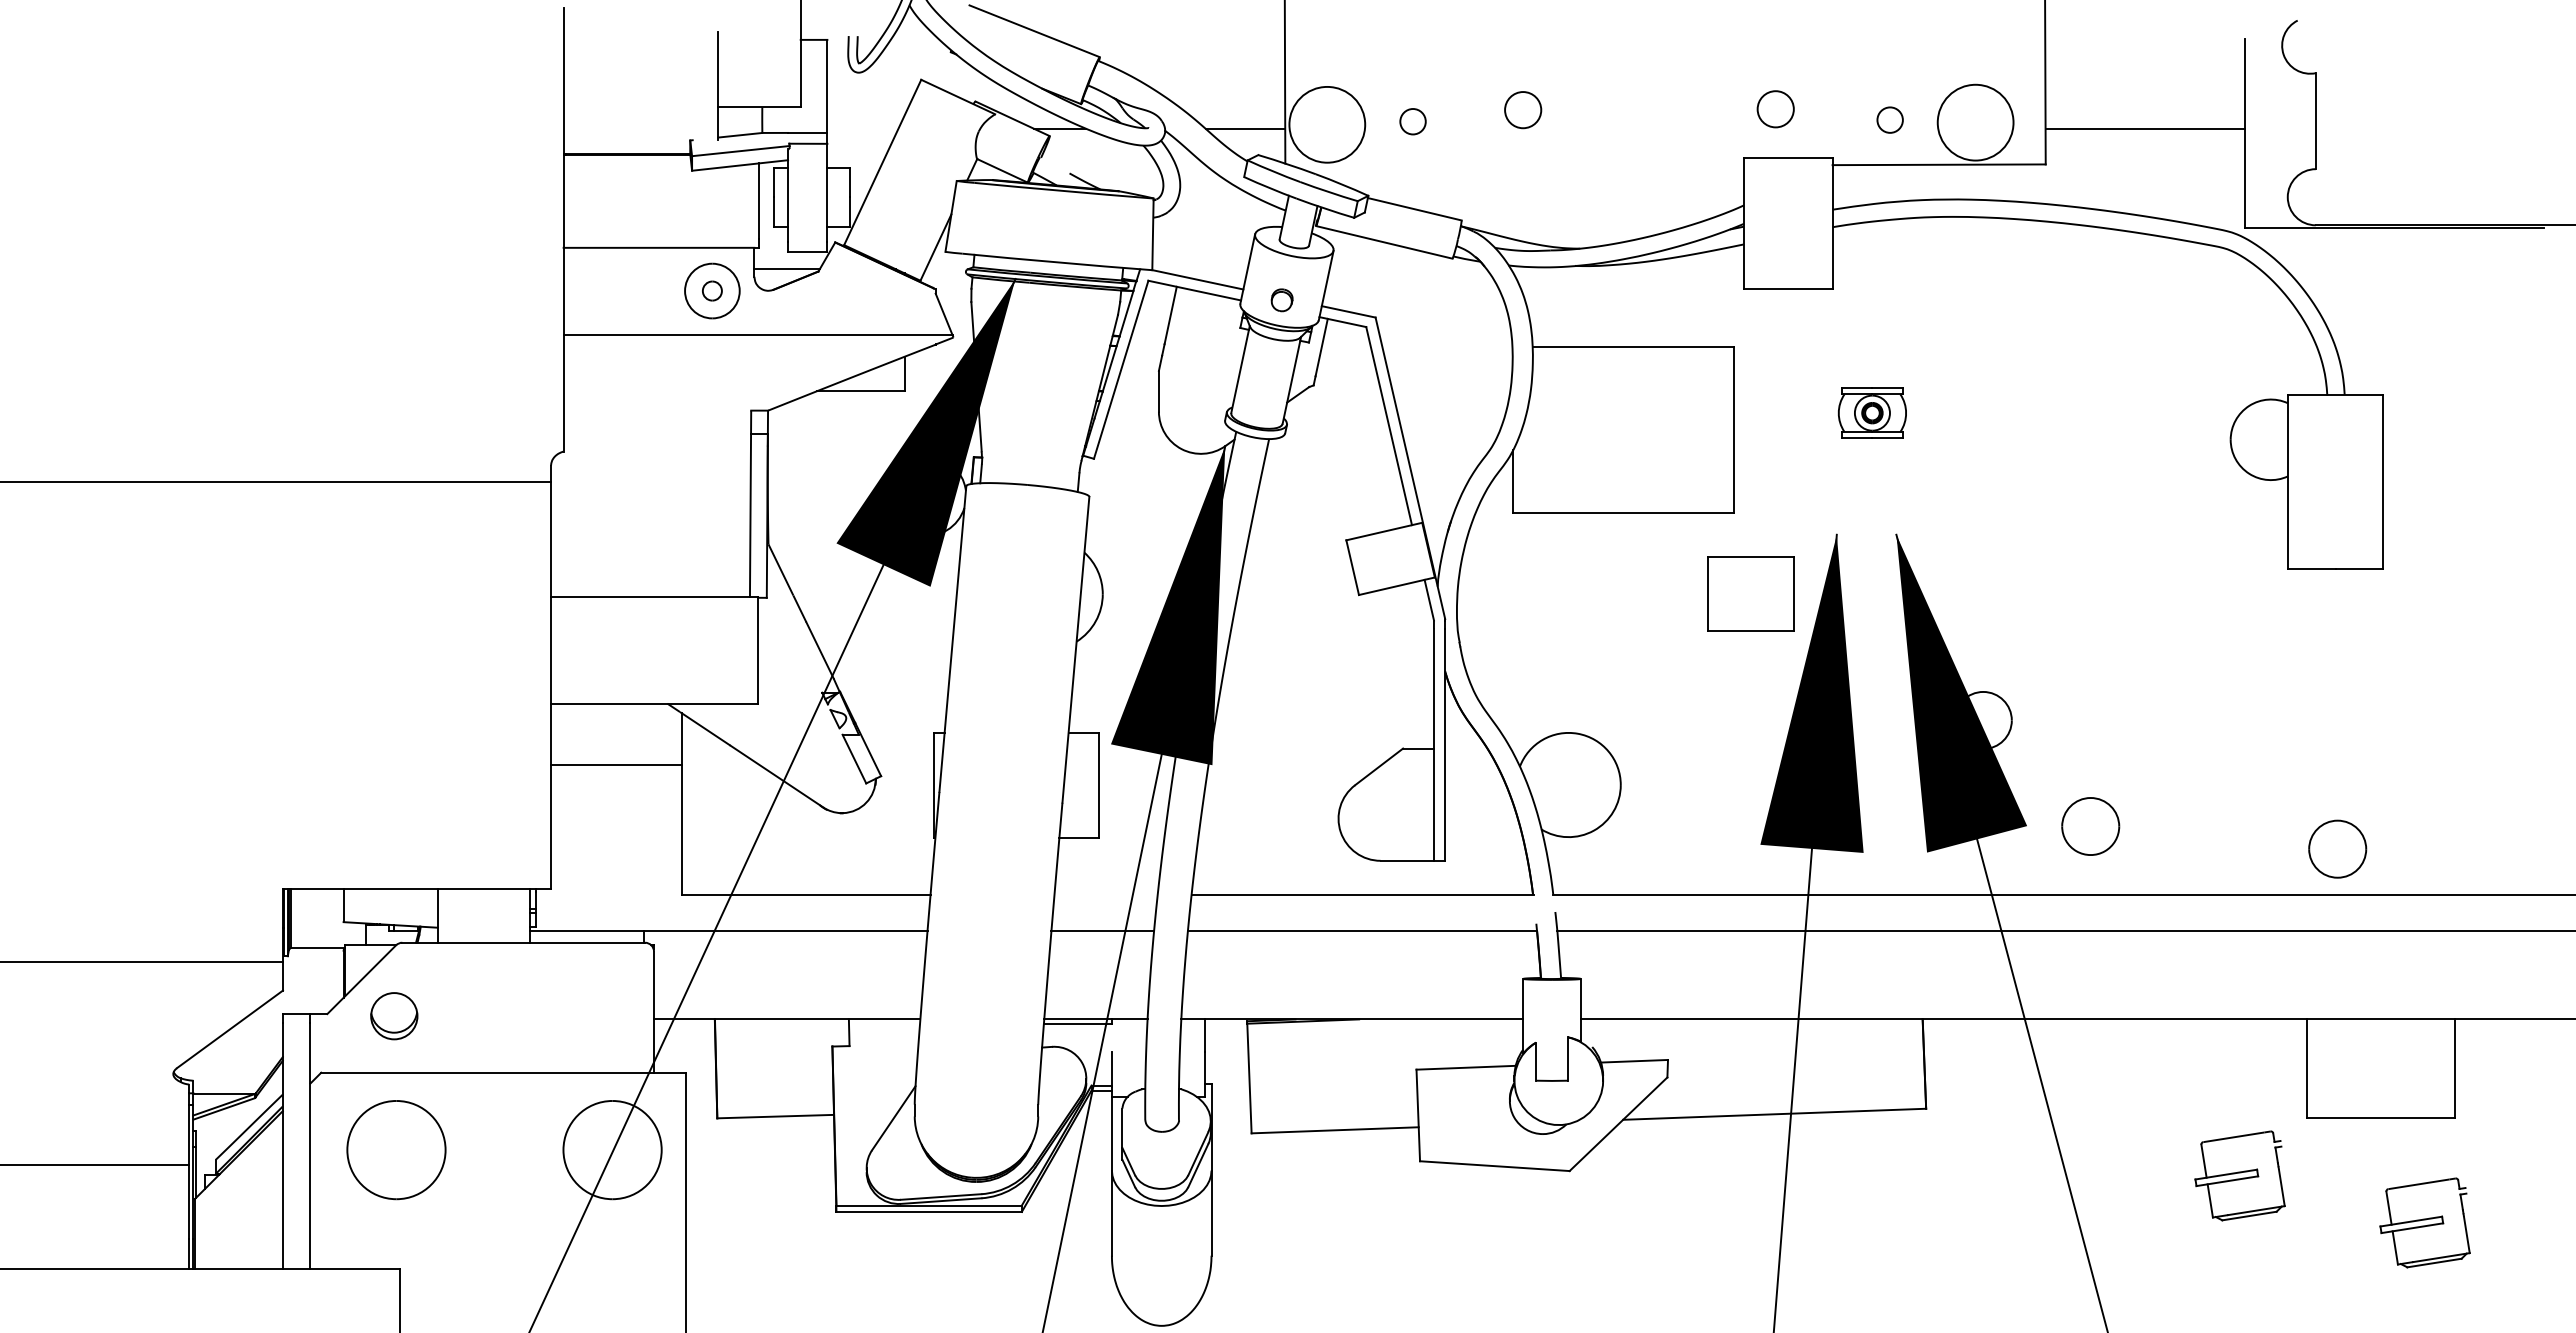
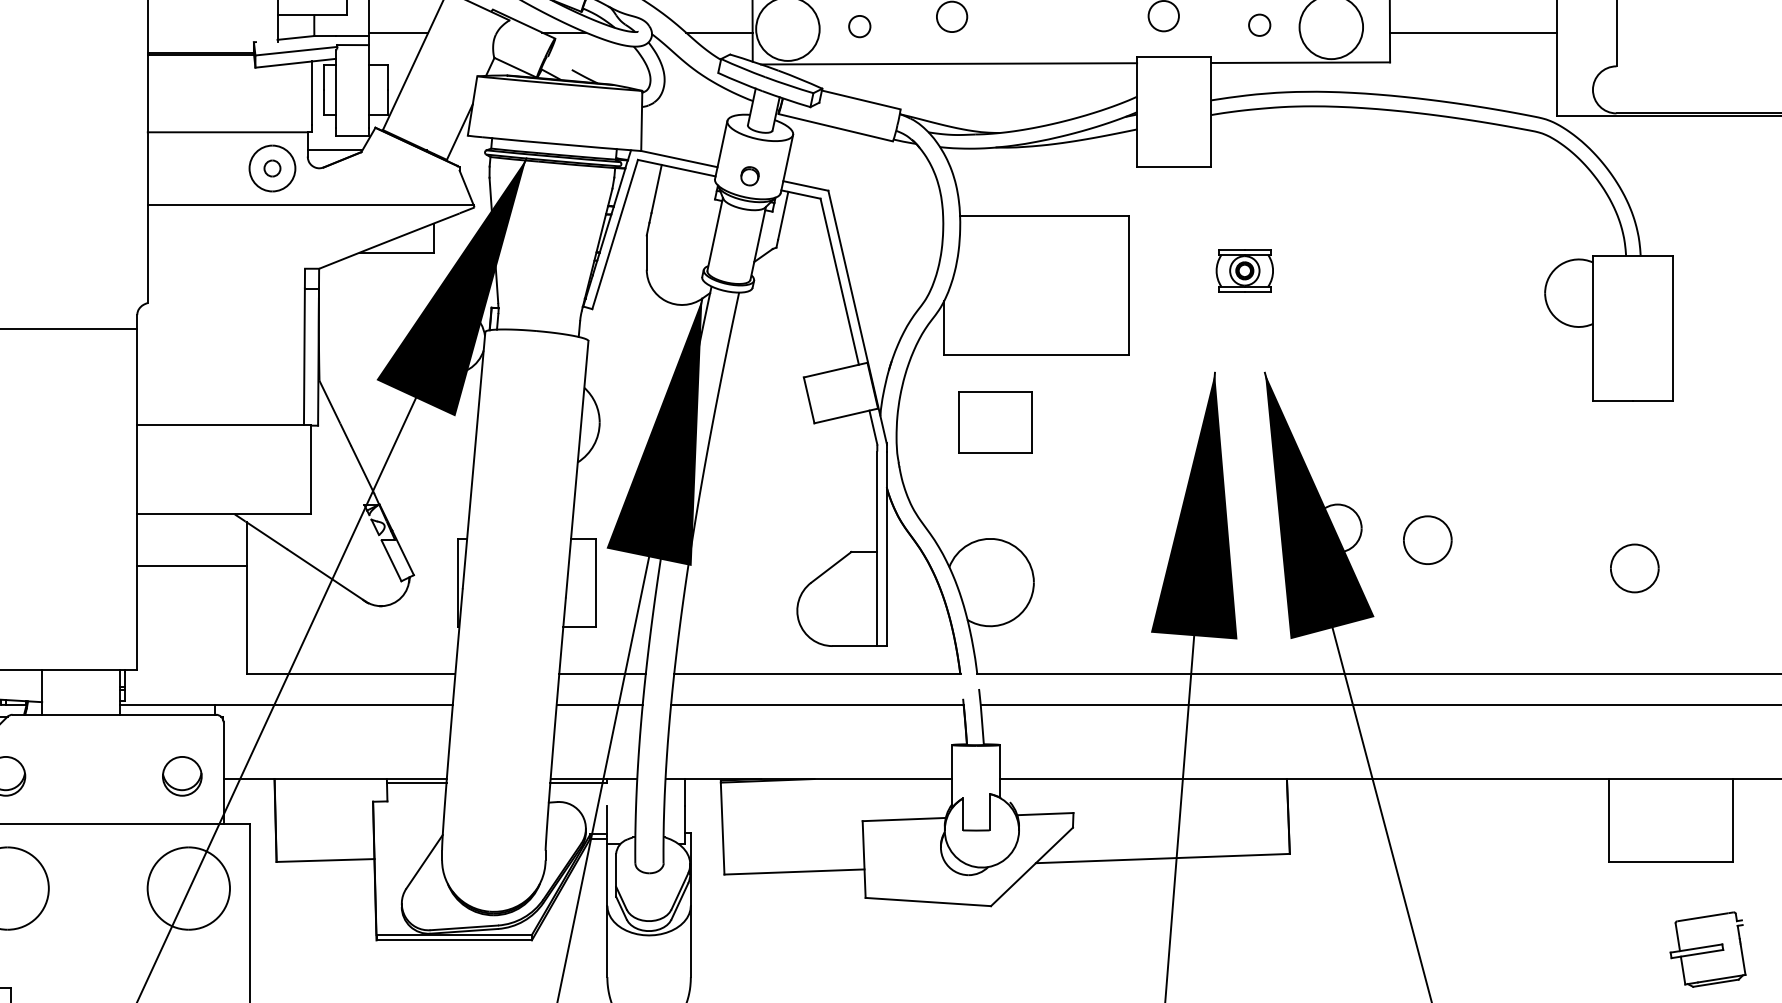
line: (862, 128) -> (398, 32), added
line: (1519, 165) -> (949, 63), added
part: (1750, 593) -> (995, 422), moved
part: (2090, 826) -> (1427, 540), moved
part: (2337, 848) -> (1634, 567), moved
line: (1105, 894) -> (601, 674), added
part: (604, 1016) -> (182, 776), added
line: (884, 1024) -> (416, 783), added
part: (2239, 1175) -> (1552, 909), removed

